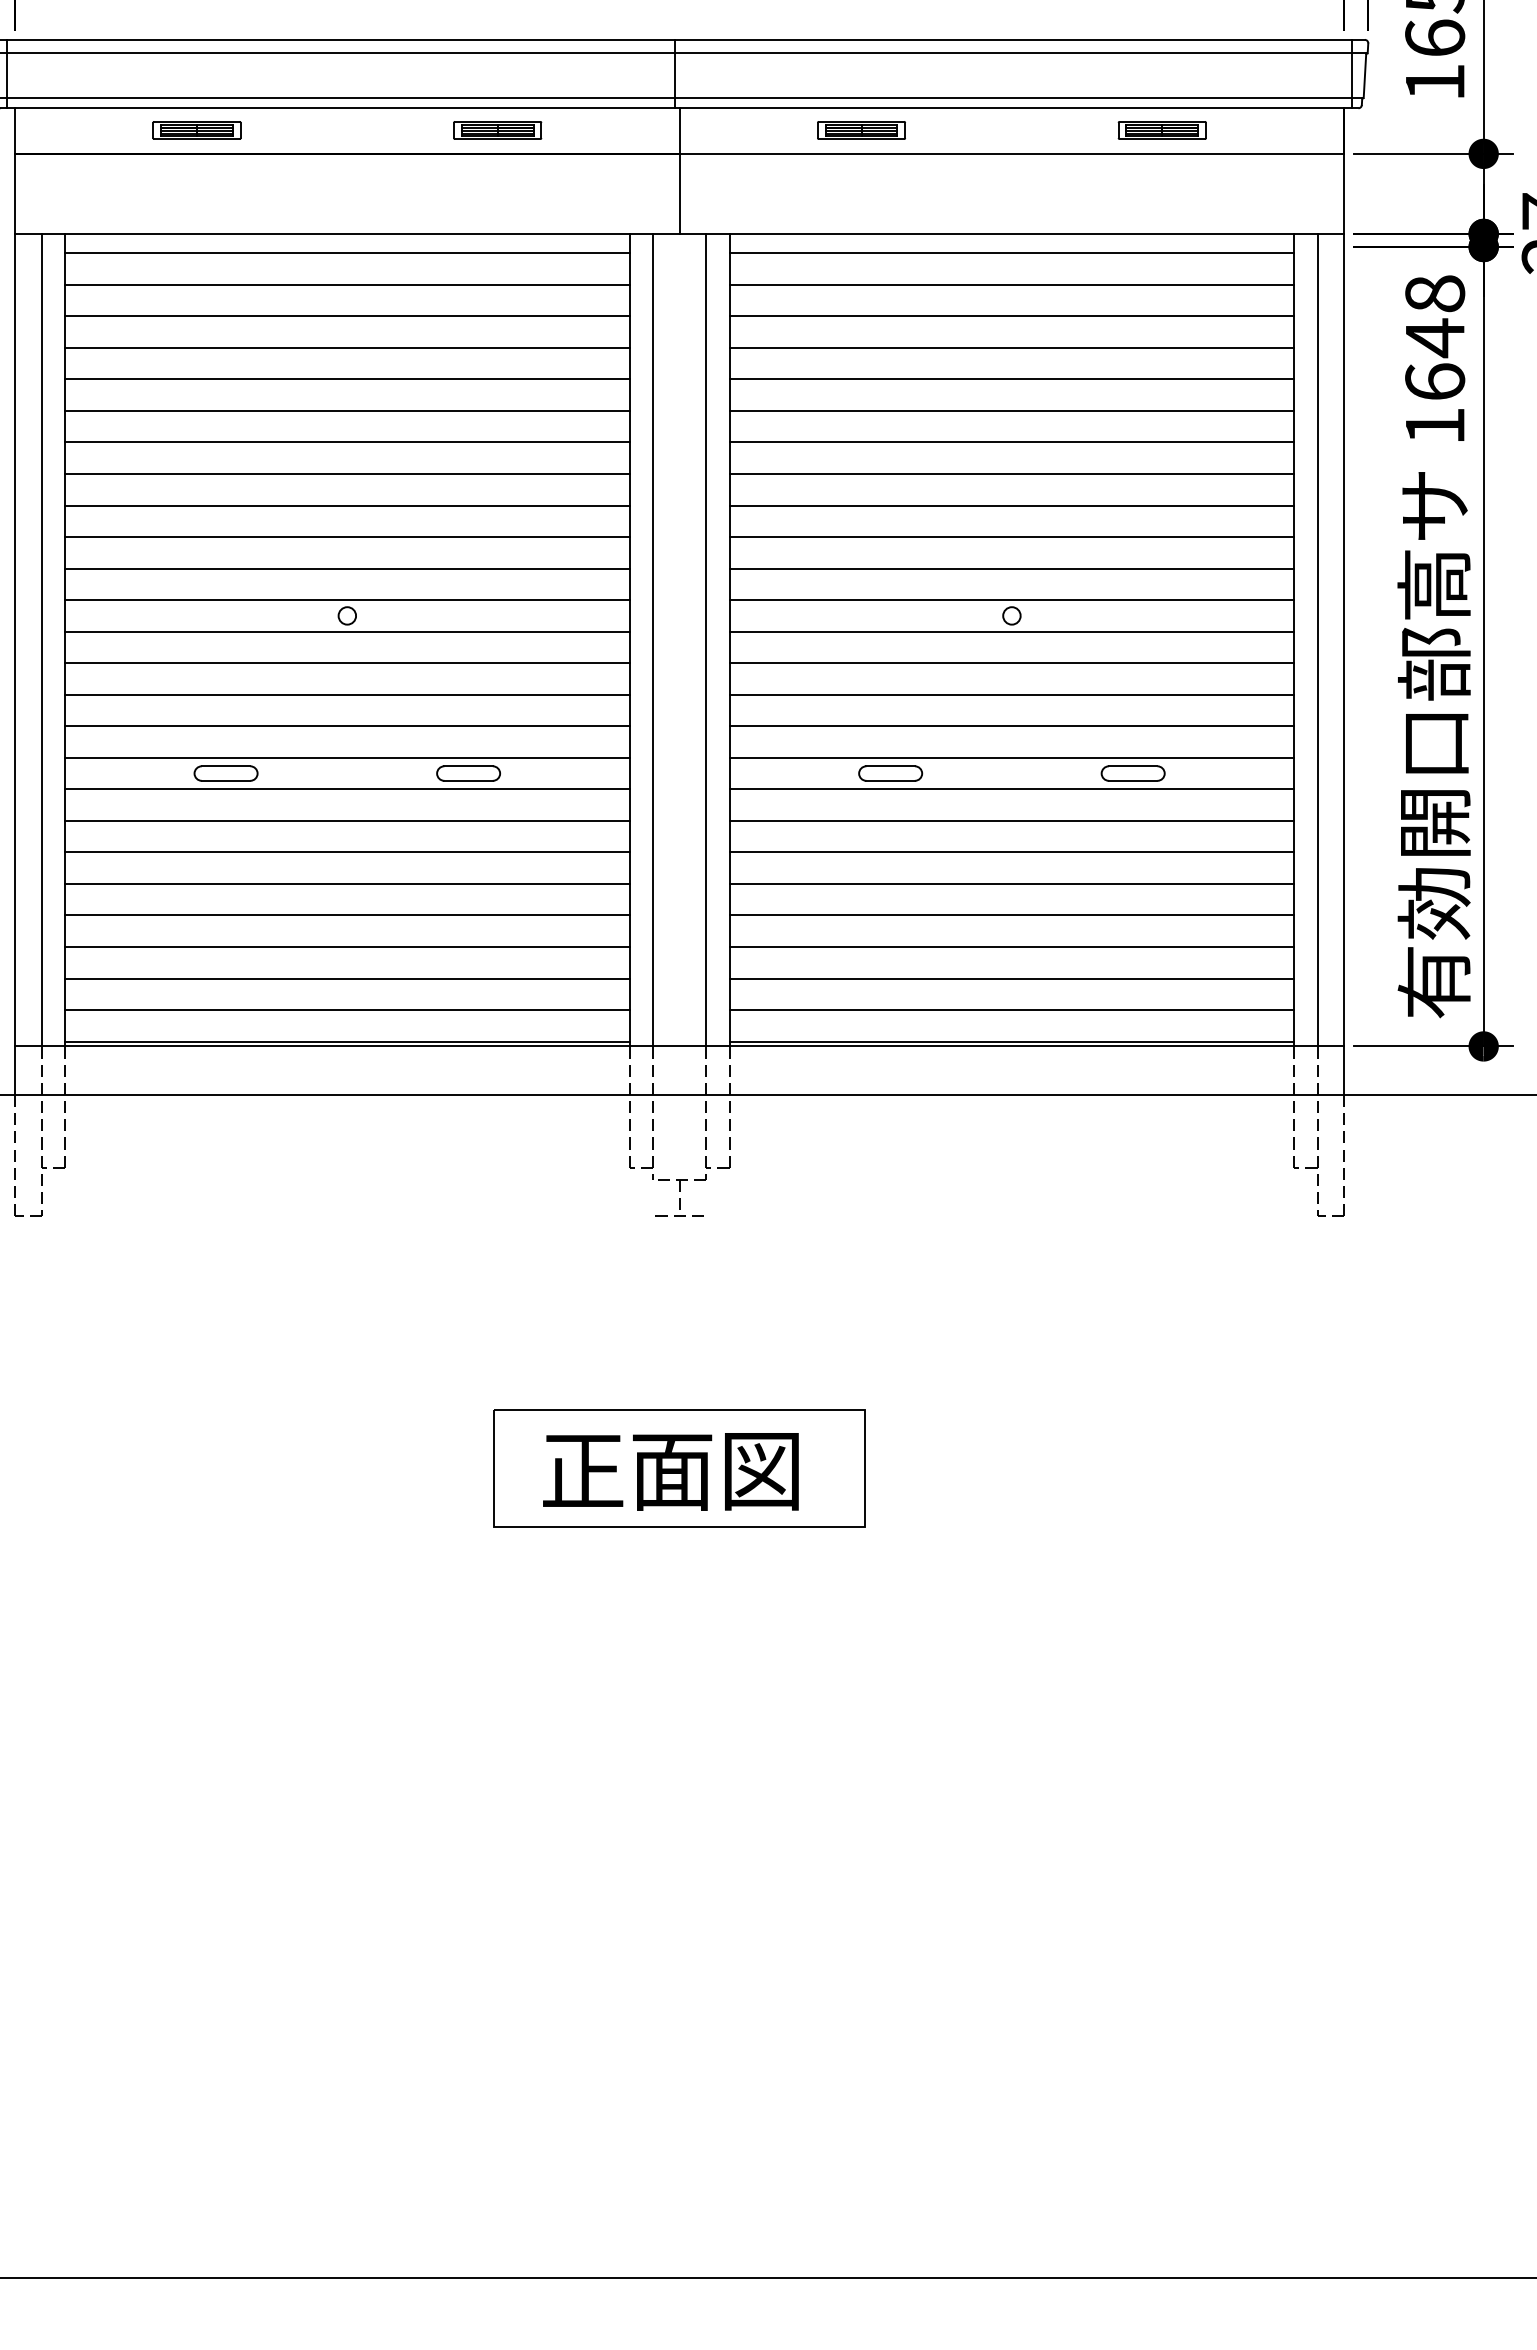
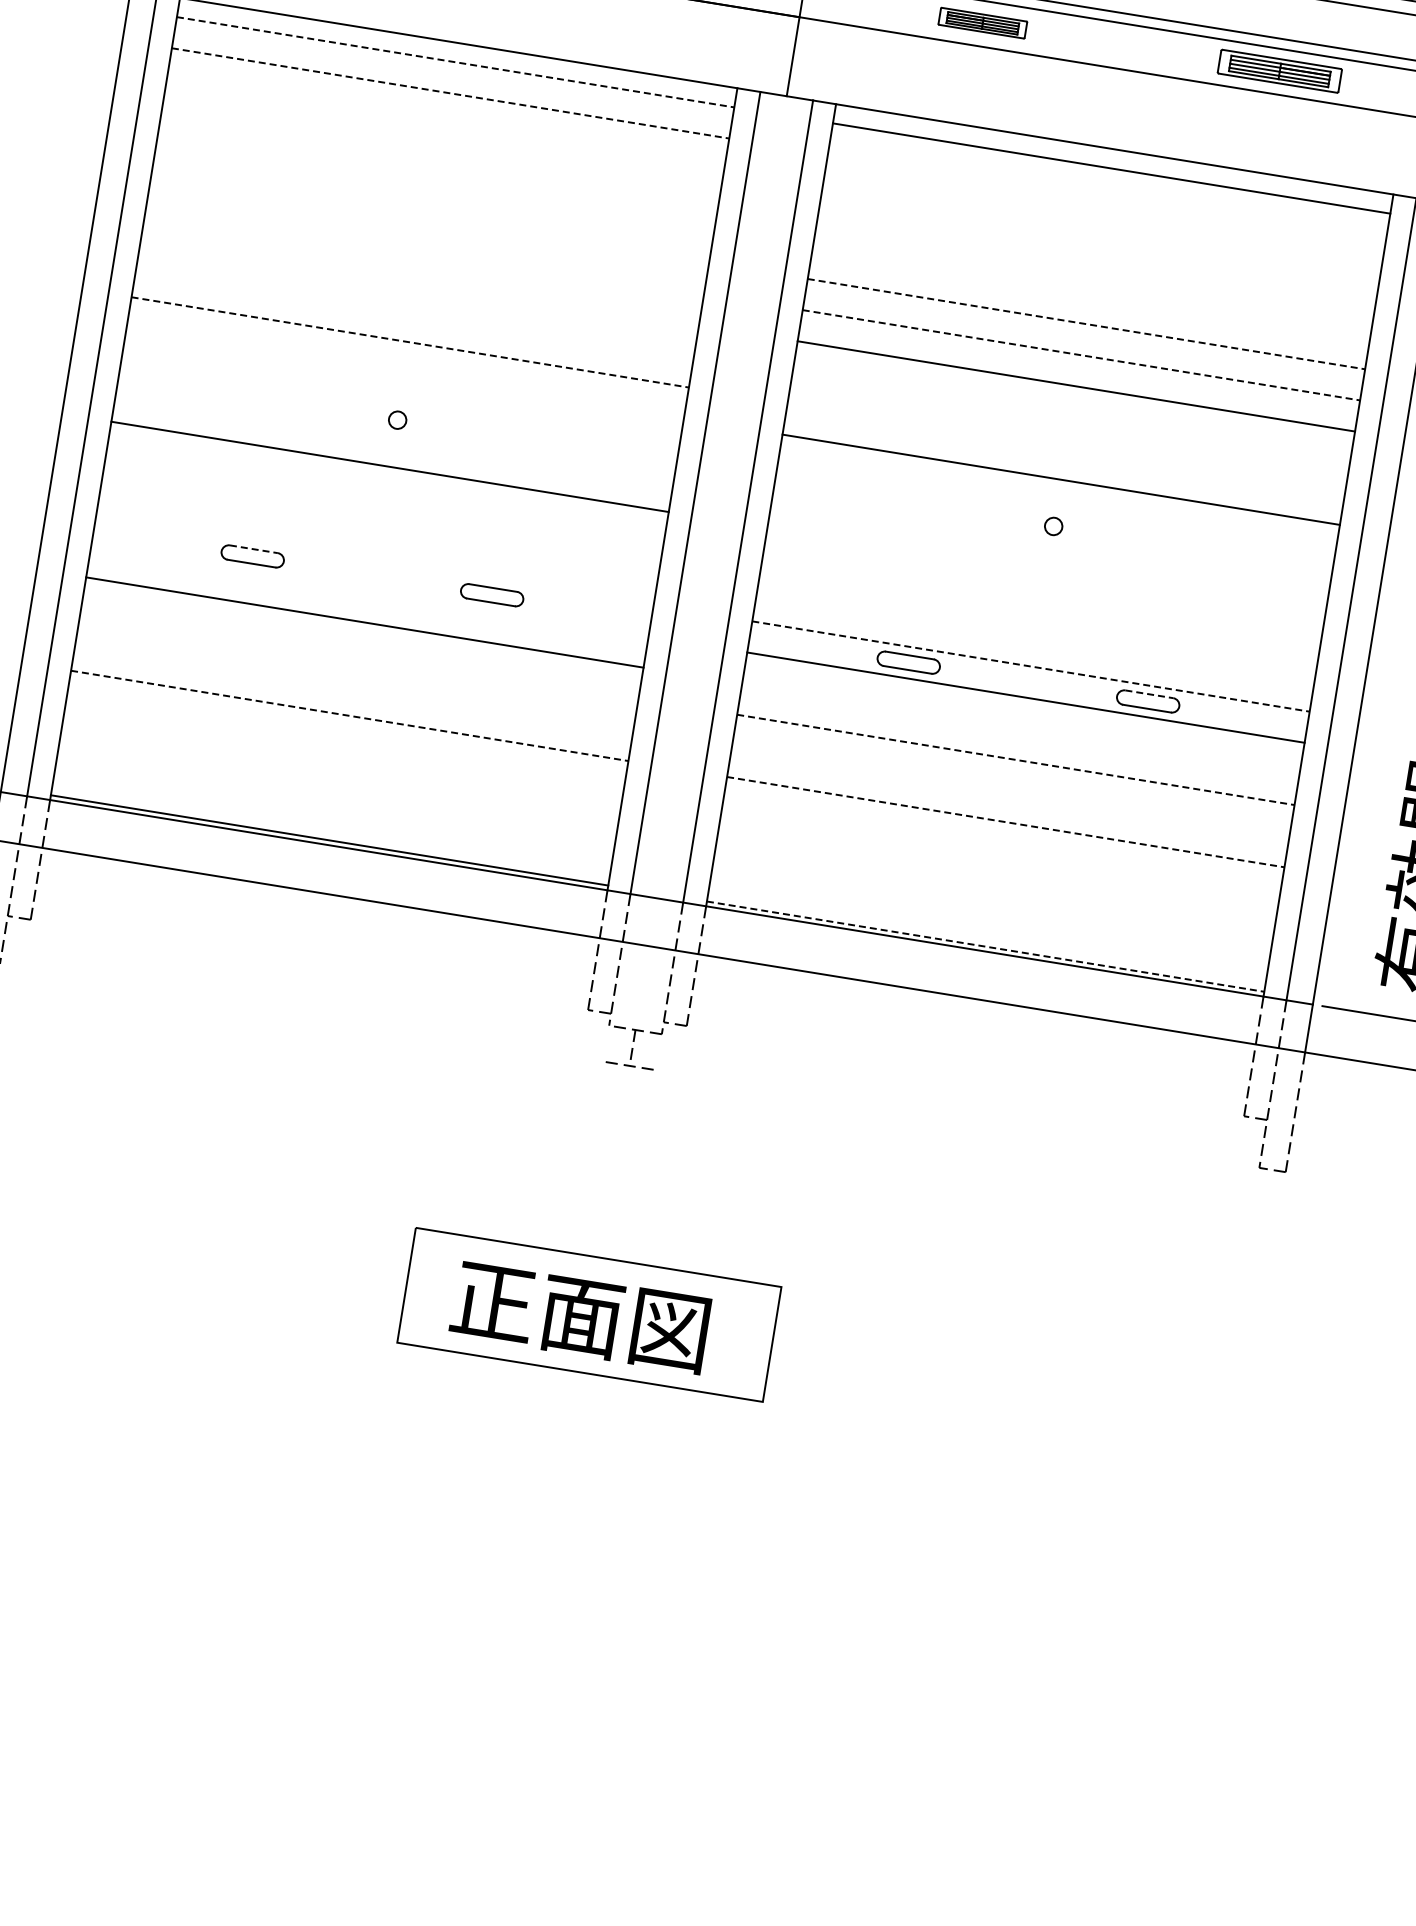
part: (1161, 130) -> (1278, 71), size x1.4
line: (347, 253) -> (455, 62), solid -> dashed
line: (347, 284) -> (450, 93), solid -> dashed
line: (1011, 284) -> (1106, 199), removed
line: (347, 316) -> (445, 124), removed
line: (1011, 316) -> (1101, 230), removed
line: (347, 347) -> (440, 155), removed
line: (1011, 347) -> (1096, 261), removed
line: (347, 379) -> (435, 186), removed
line: (1011, 379) -> (1091, 293), removed
line: (347, 410) -> (430, 217), removed
line: (1012, 410) -> (1087, 323), solid -> dashed
line: (347, 442) -> (425, 249), removed
line: (1012, 442) -> (1081, 355), solid -> dashed
line: (347, 474) -> (420, 280), removed
line: (347, 505) -> (415, 311), removed
line: (1011, 505) -> (1070, 417), removed
line: (347, 537) -> (410, 342), solid -> dashed
line: (1011, 537) -> (1065, 448), removed
line: (347, 568) -> (405, 373), removed
line: (347, 600) -> (400, 405), removed
line: (1011, 600) -> (1055, 511), removed
line: (347, 631) -> (395, 435), removed
line: (1011, 631) -> (1050, 541), removed
line: (1011, 663) -> (1045, 573), removed
line: (347, 694) -> (385, 497), removed
line: (1011, 694) -> (1040, 603), removed
line: (347, 726) -> (380, 529), removed
line: (1011, 726) -> (1035, 635), removed
line: (347, 757) -> (375, 559), removed
line: (1012, 757) -> (1031, 666), solid -> dashed
line: (226, 766) -> (254, 549), solid -> dashed
line: (1133, 766) -> (1149, 694), solid -> dashed
line: (347, 789) -> (370, 591), removed
line: (1011, 820) -> (1020, 728), removed
line: (347, 852) -> (359, 653), removed
line: (1012, 852) -> (1016, 760), solid -> dashed
line: (347, 883) -> (355, 684), removed
line: (1011, 883) -> (1010, 790), removed
line: (347, 915) -> (349, 715), solid -> dashed
line: (1012, 915) -> (1006, 822), solid -> dashed
line: (347, 947) -> (344, 747), removed
line: (1011, 947) -> (1000, 853), removed
line: (347, 978) -> (339, 778), removed
line: (1011, 978) -> (995, 884), removed
line: (347, 1010) -> (334, 809), removed
line: (1011, 1010) -> (990, 915), removed
line: (1012, 1041) -> (986, 946), solid -> dashed

